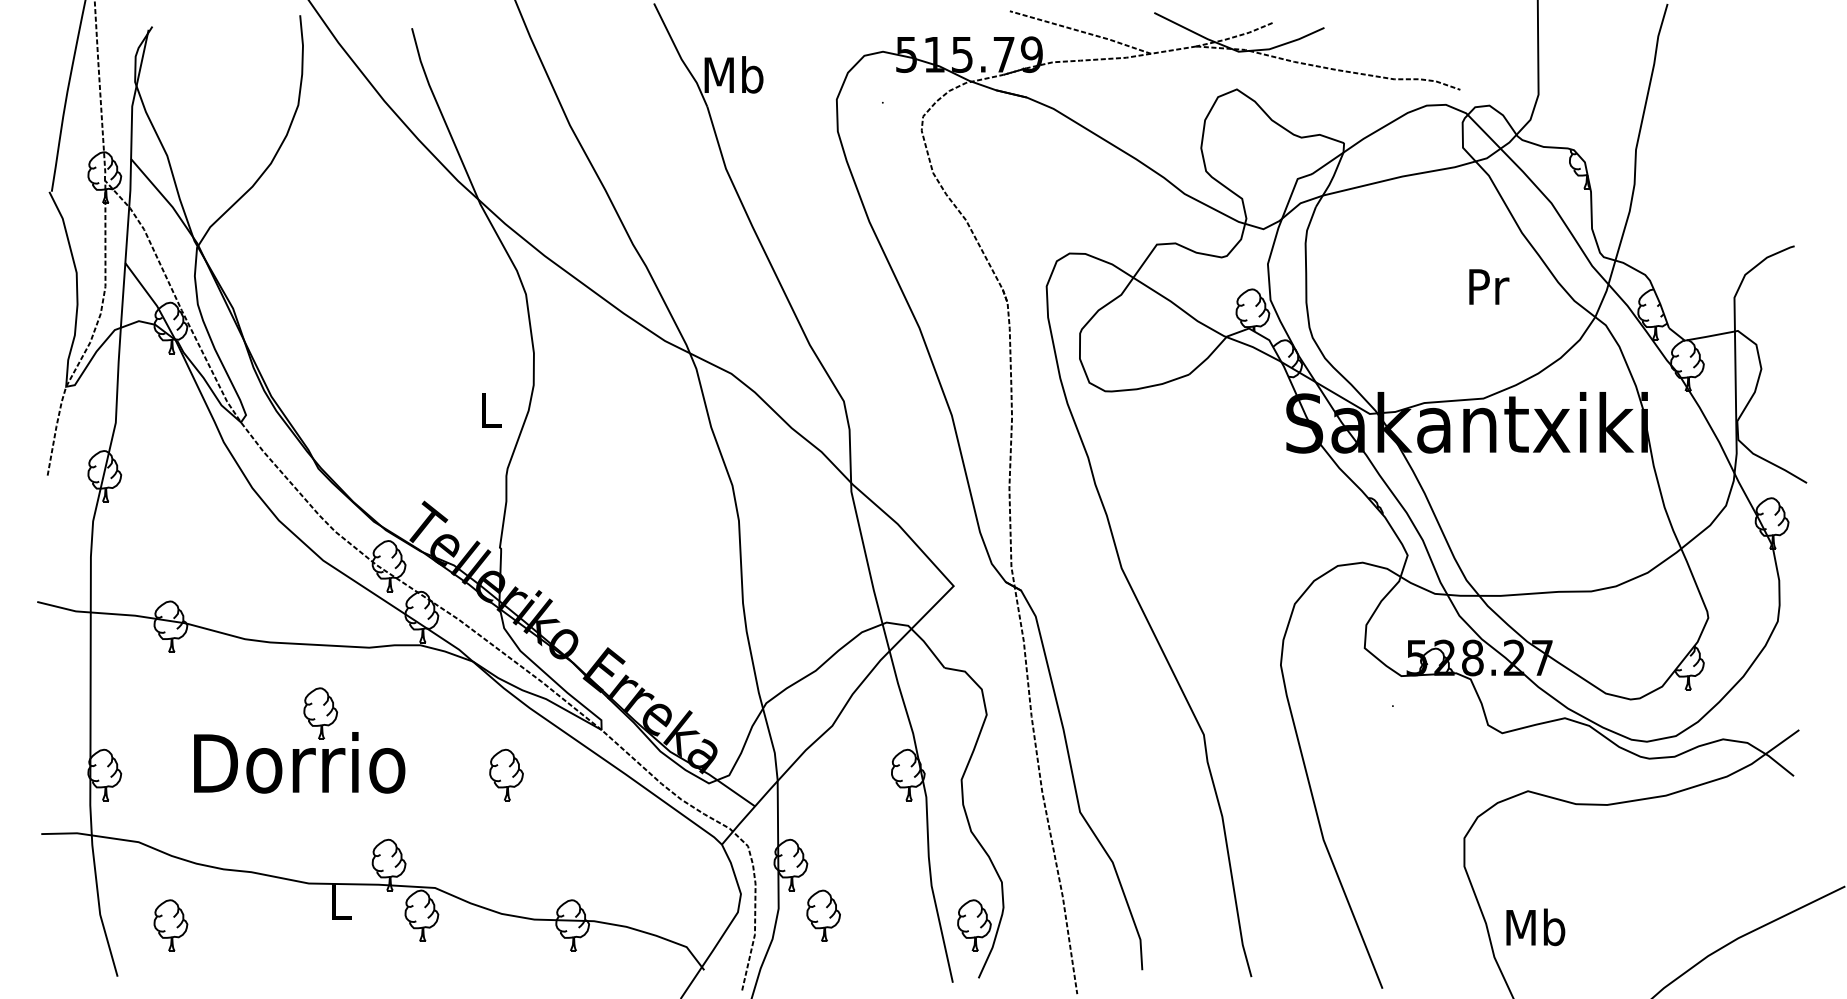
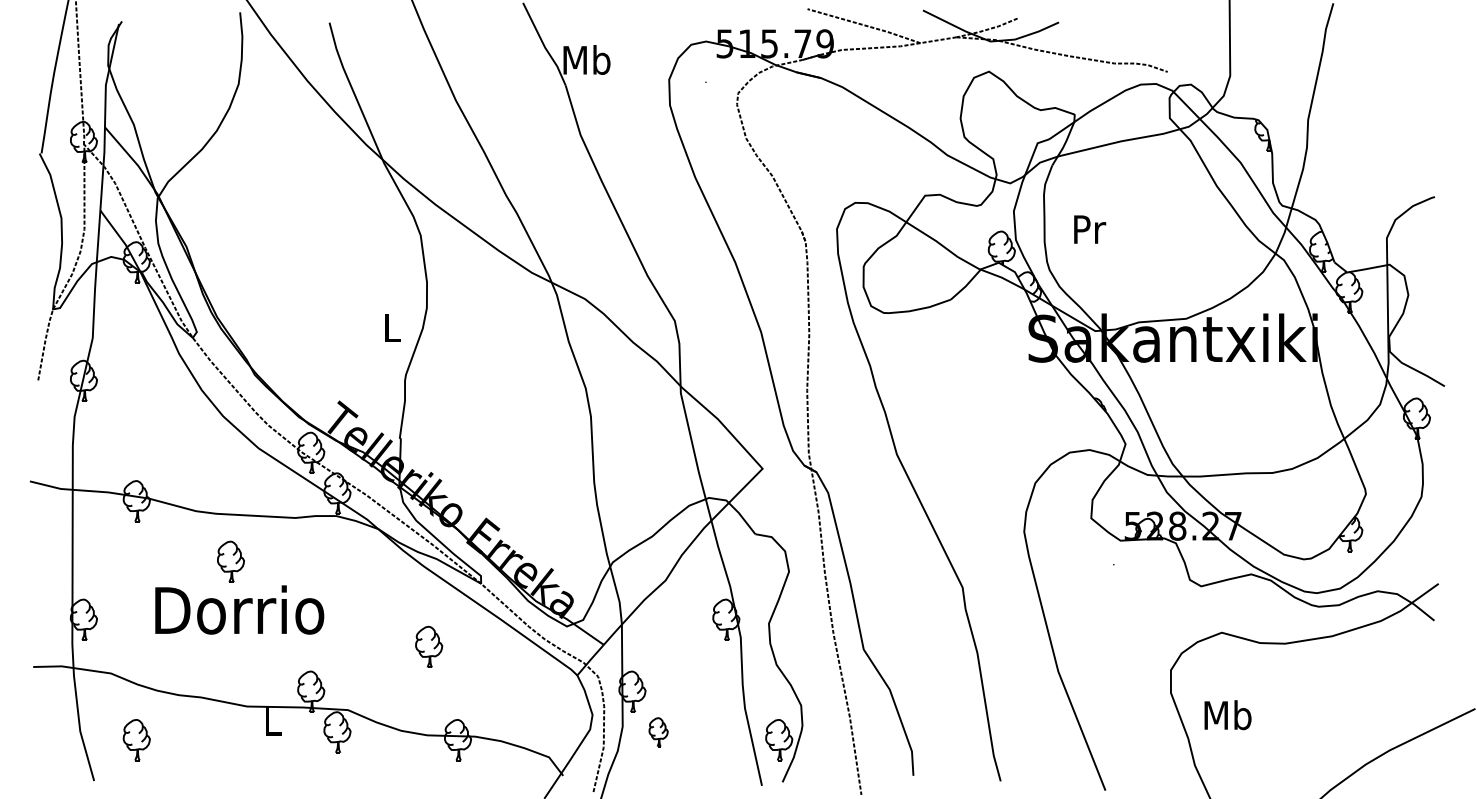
text: (1489, 286) -> (1090, 229), moved
part: (320, 713) -> (230, 561), moved
part: (506, 774) -> (429, 646), moved
part: (823, 915) -> (658, 732), size x0.7
text: (1535, 927) -> (1227, 715), moved

